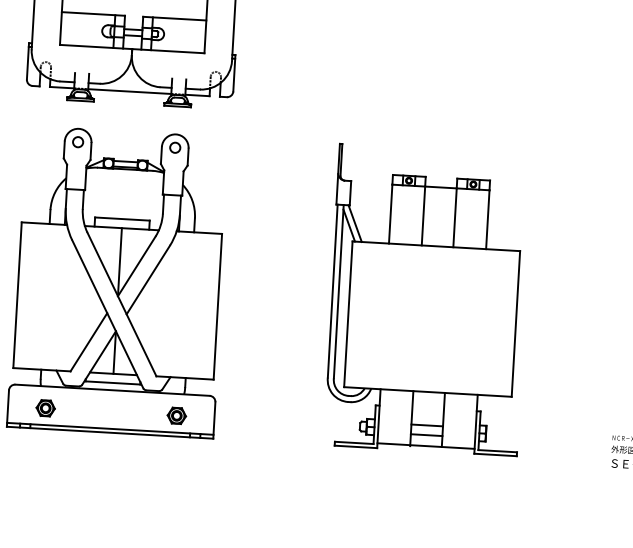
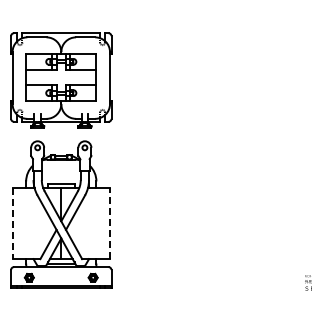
line: (17, 296) -> (12, 224), solid -> dashed
part: (427, 299) -> (211, 214), removed
line: (218, 306) -> (110, 223), solid -> dashed

